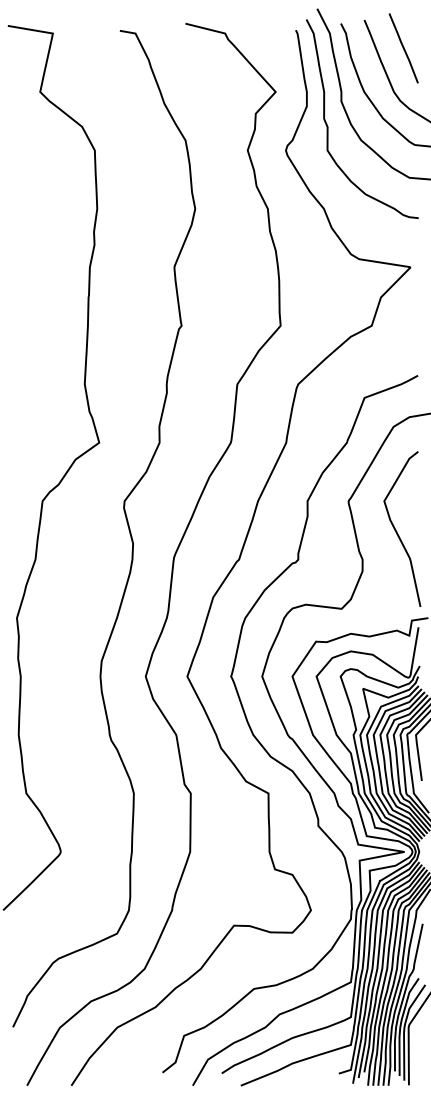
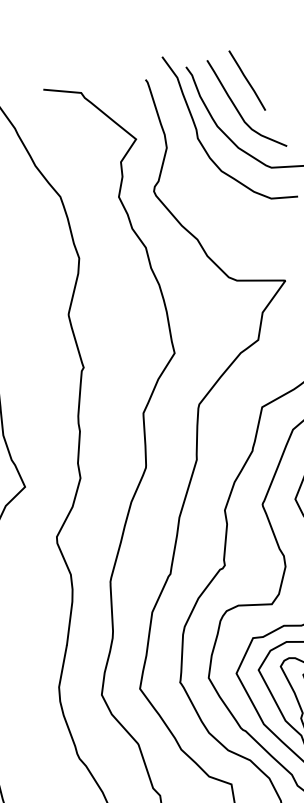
curve: (328, 126) -> (189, 163), removed

